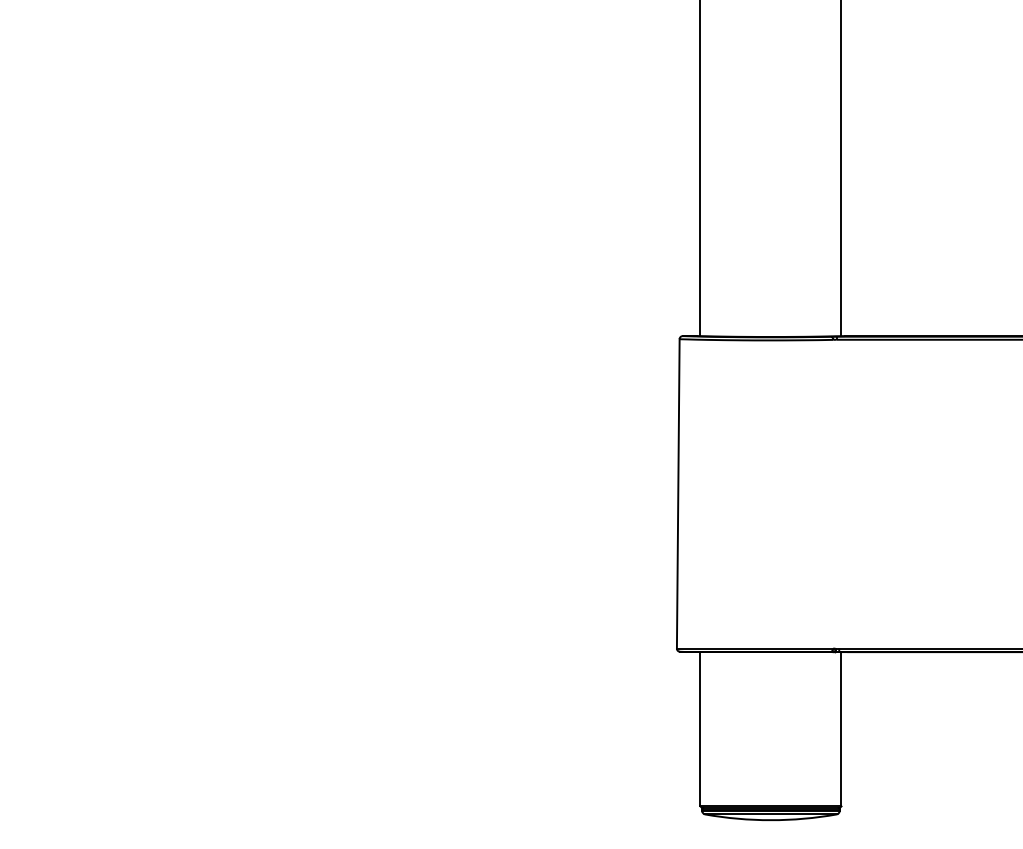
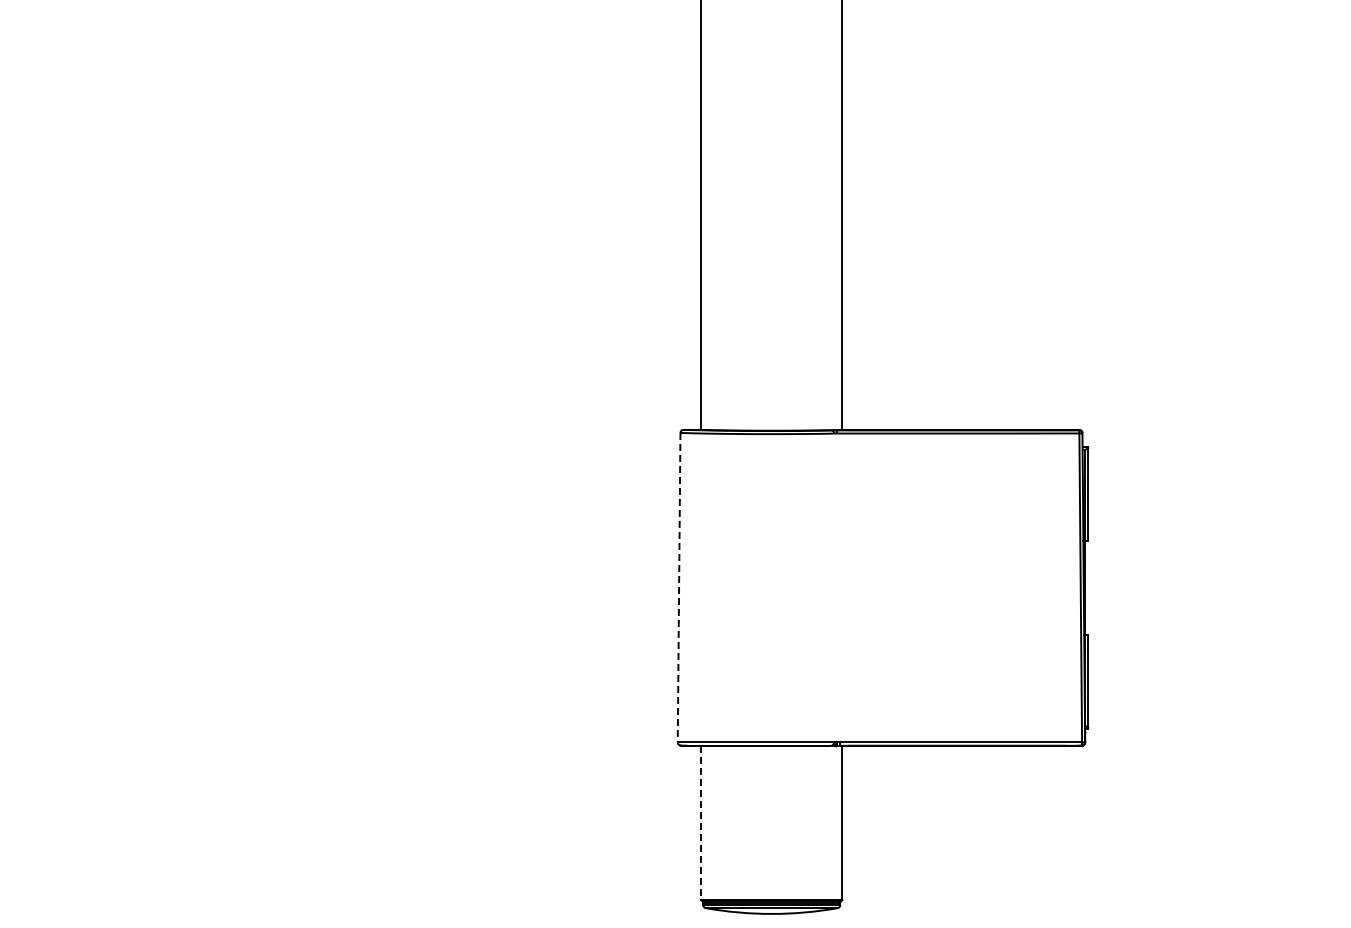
line: (678, 493) -> (679, 587), solid -> dashed
line: (700, 729) -> (701, 823), solid -> dashed

